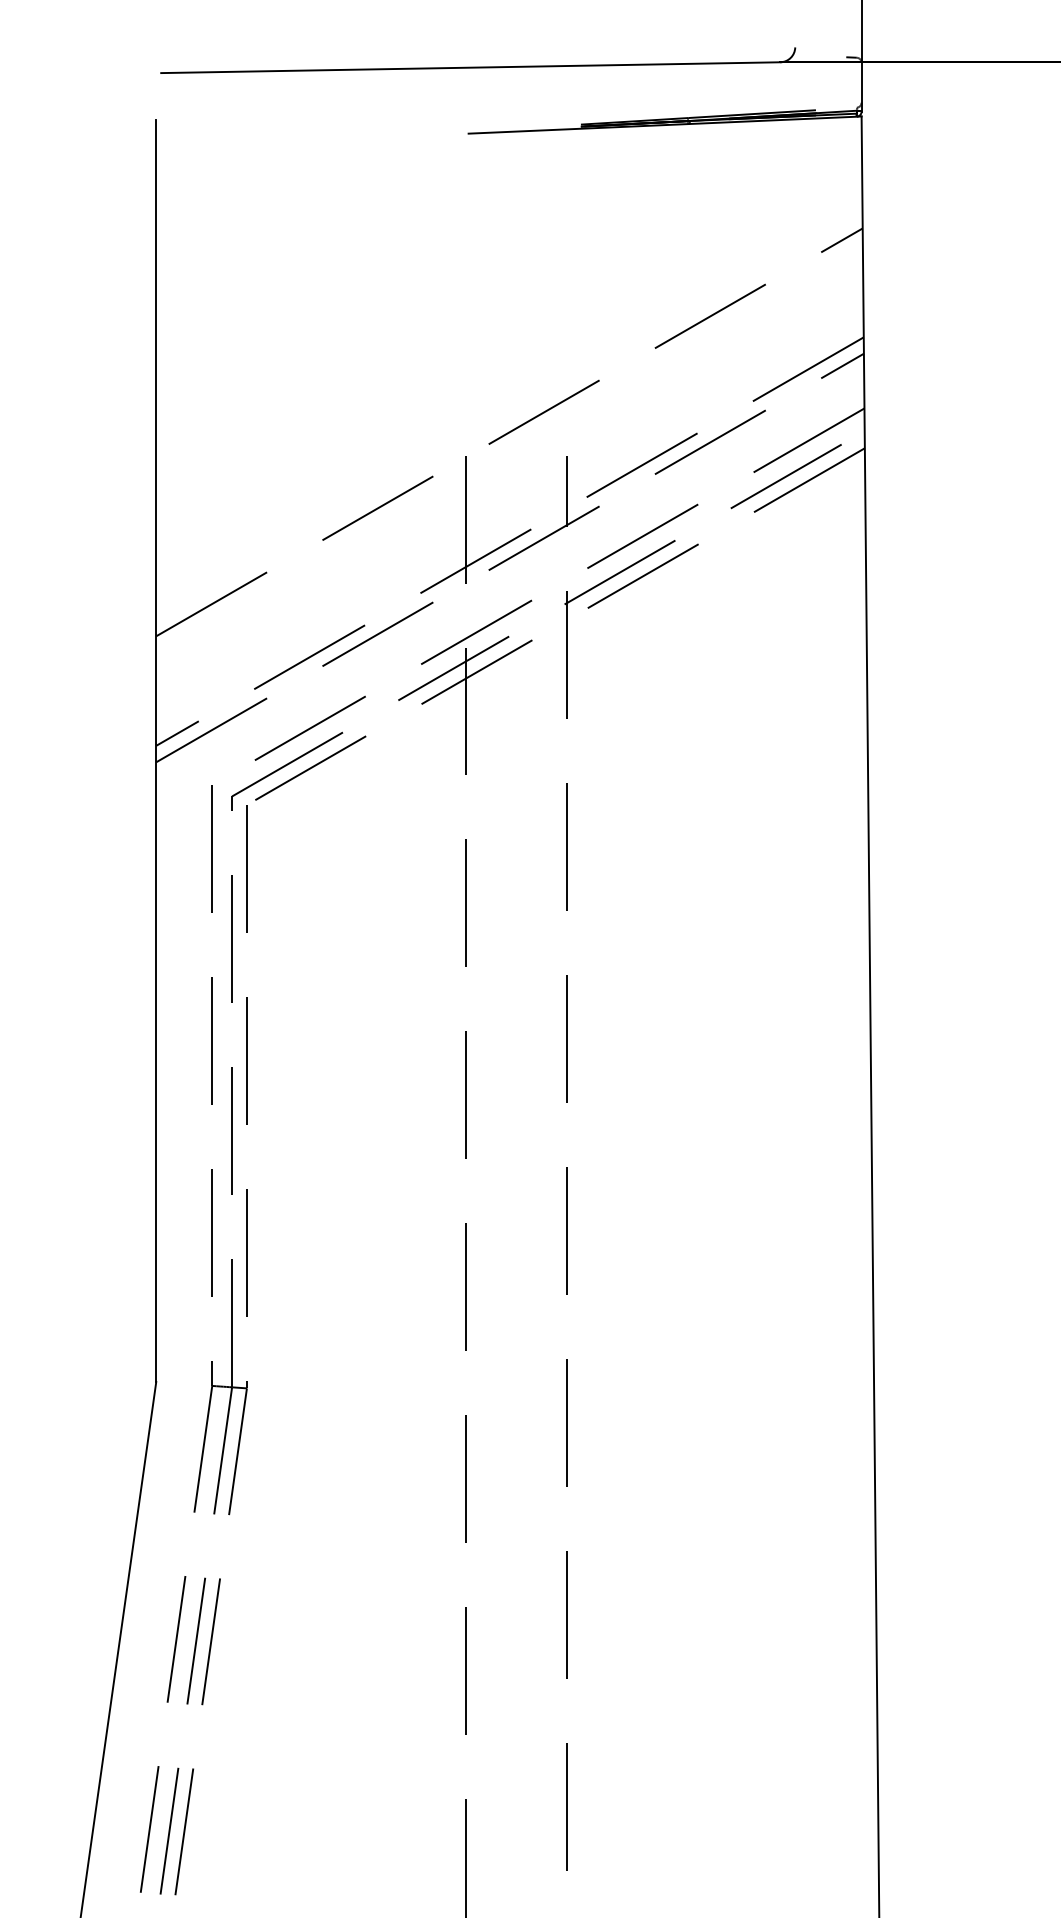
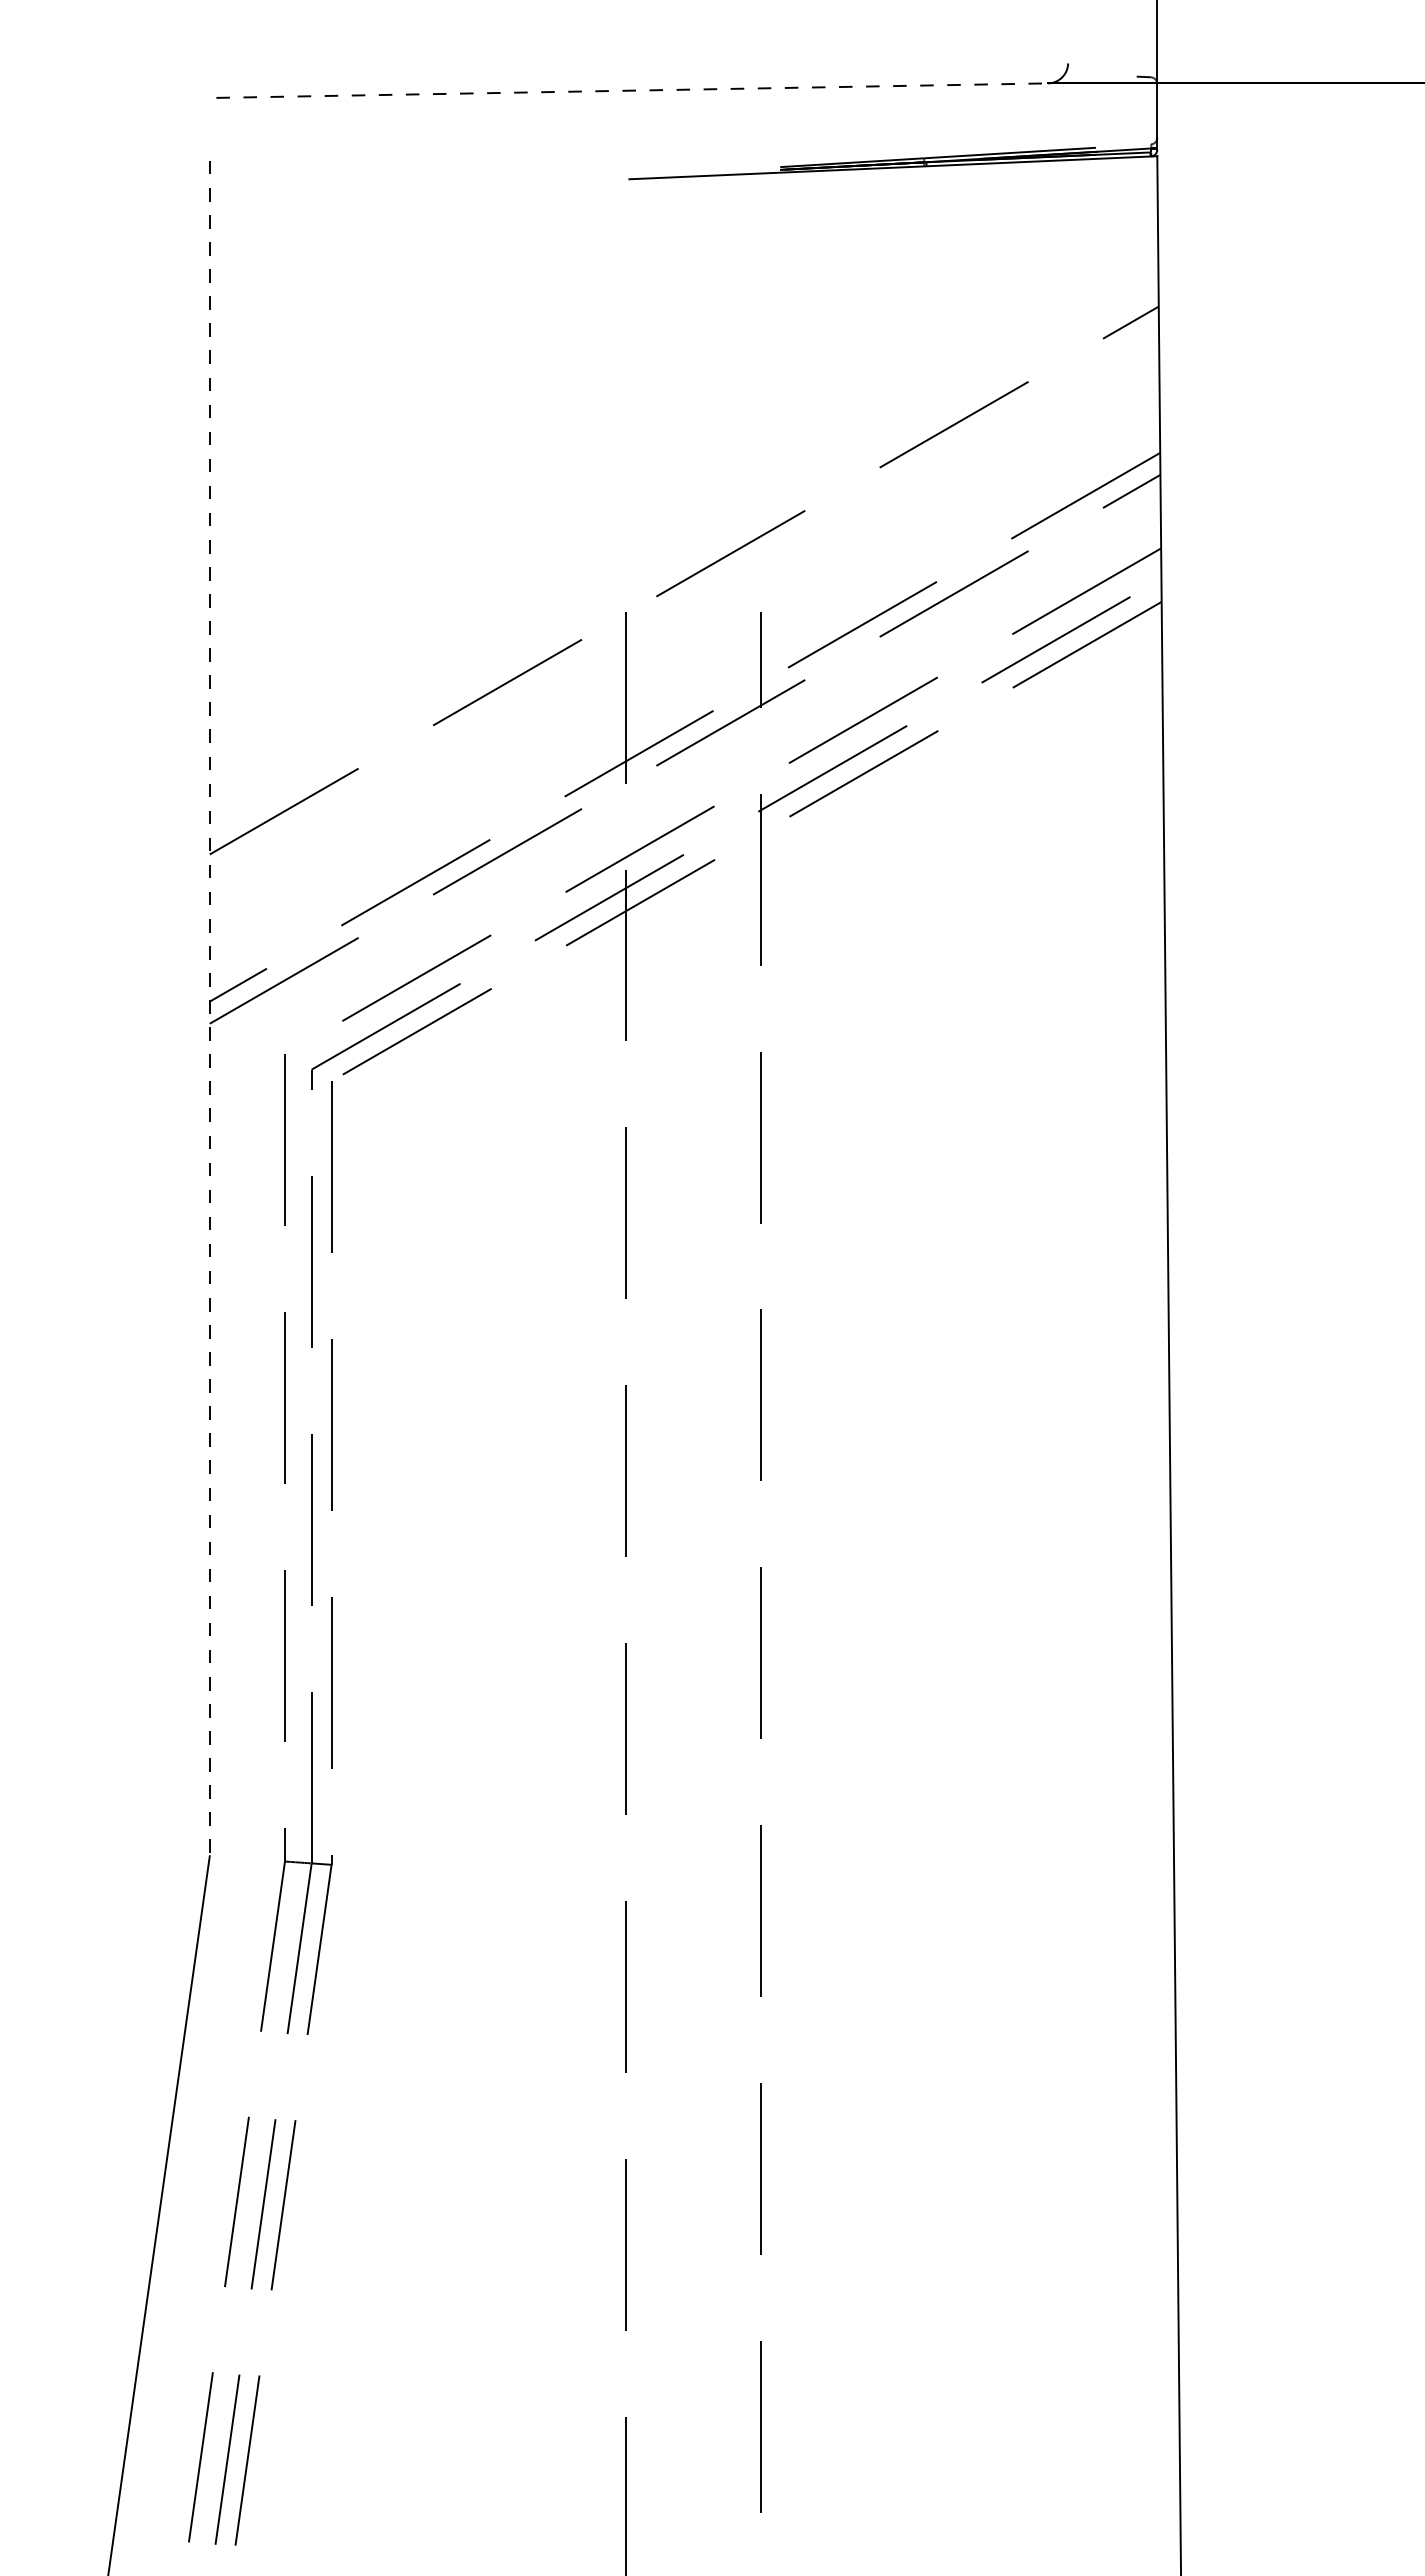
line: (470, 67) -> (632, 90), solid -> dashed
line: (156, 750) -> (209, 1008), solid -> dashed

